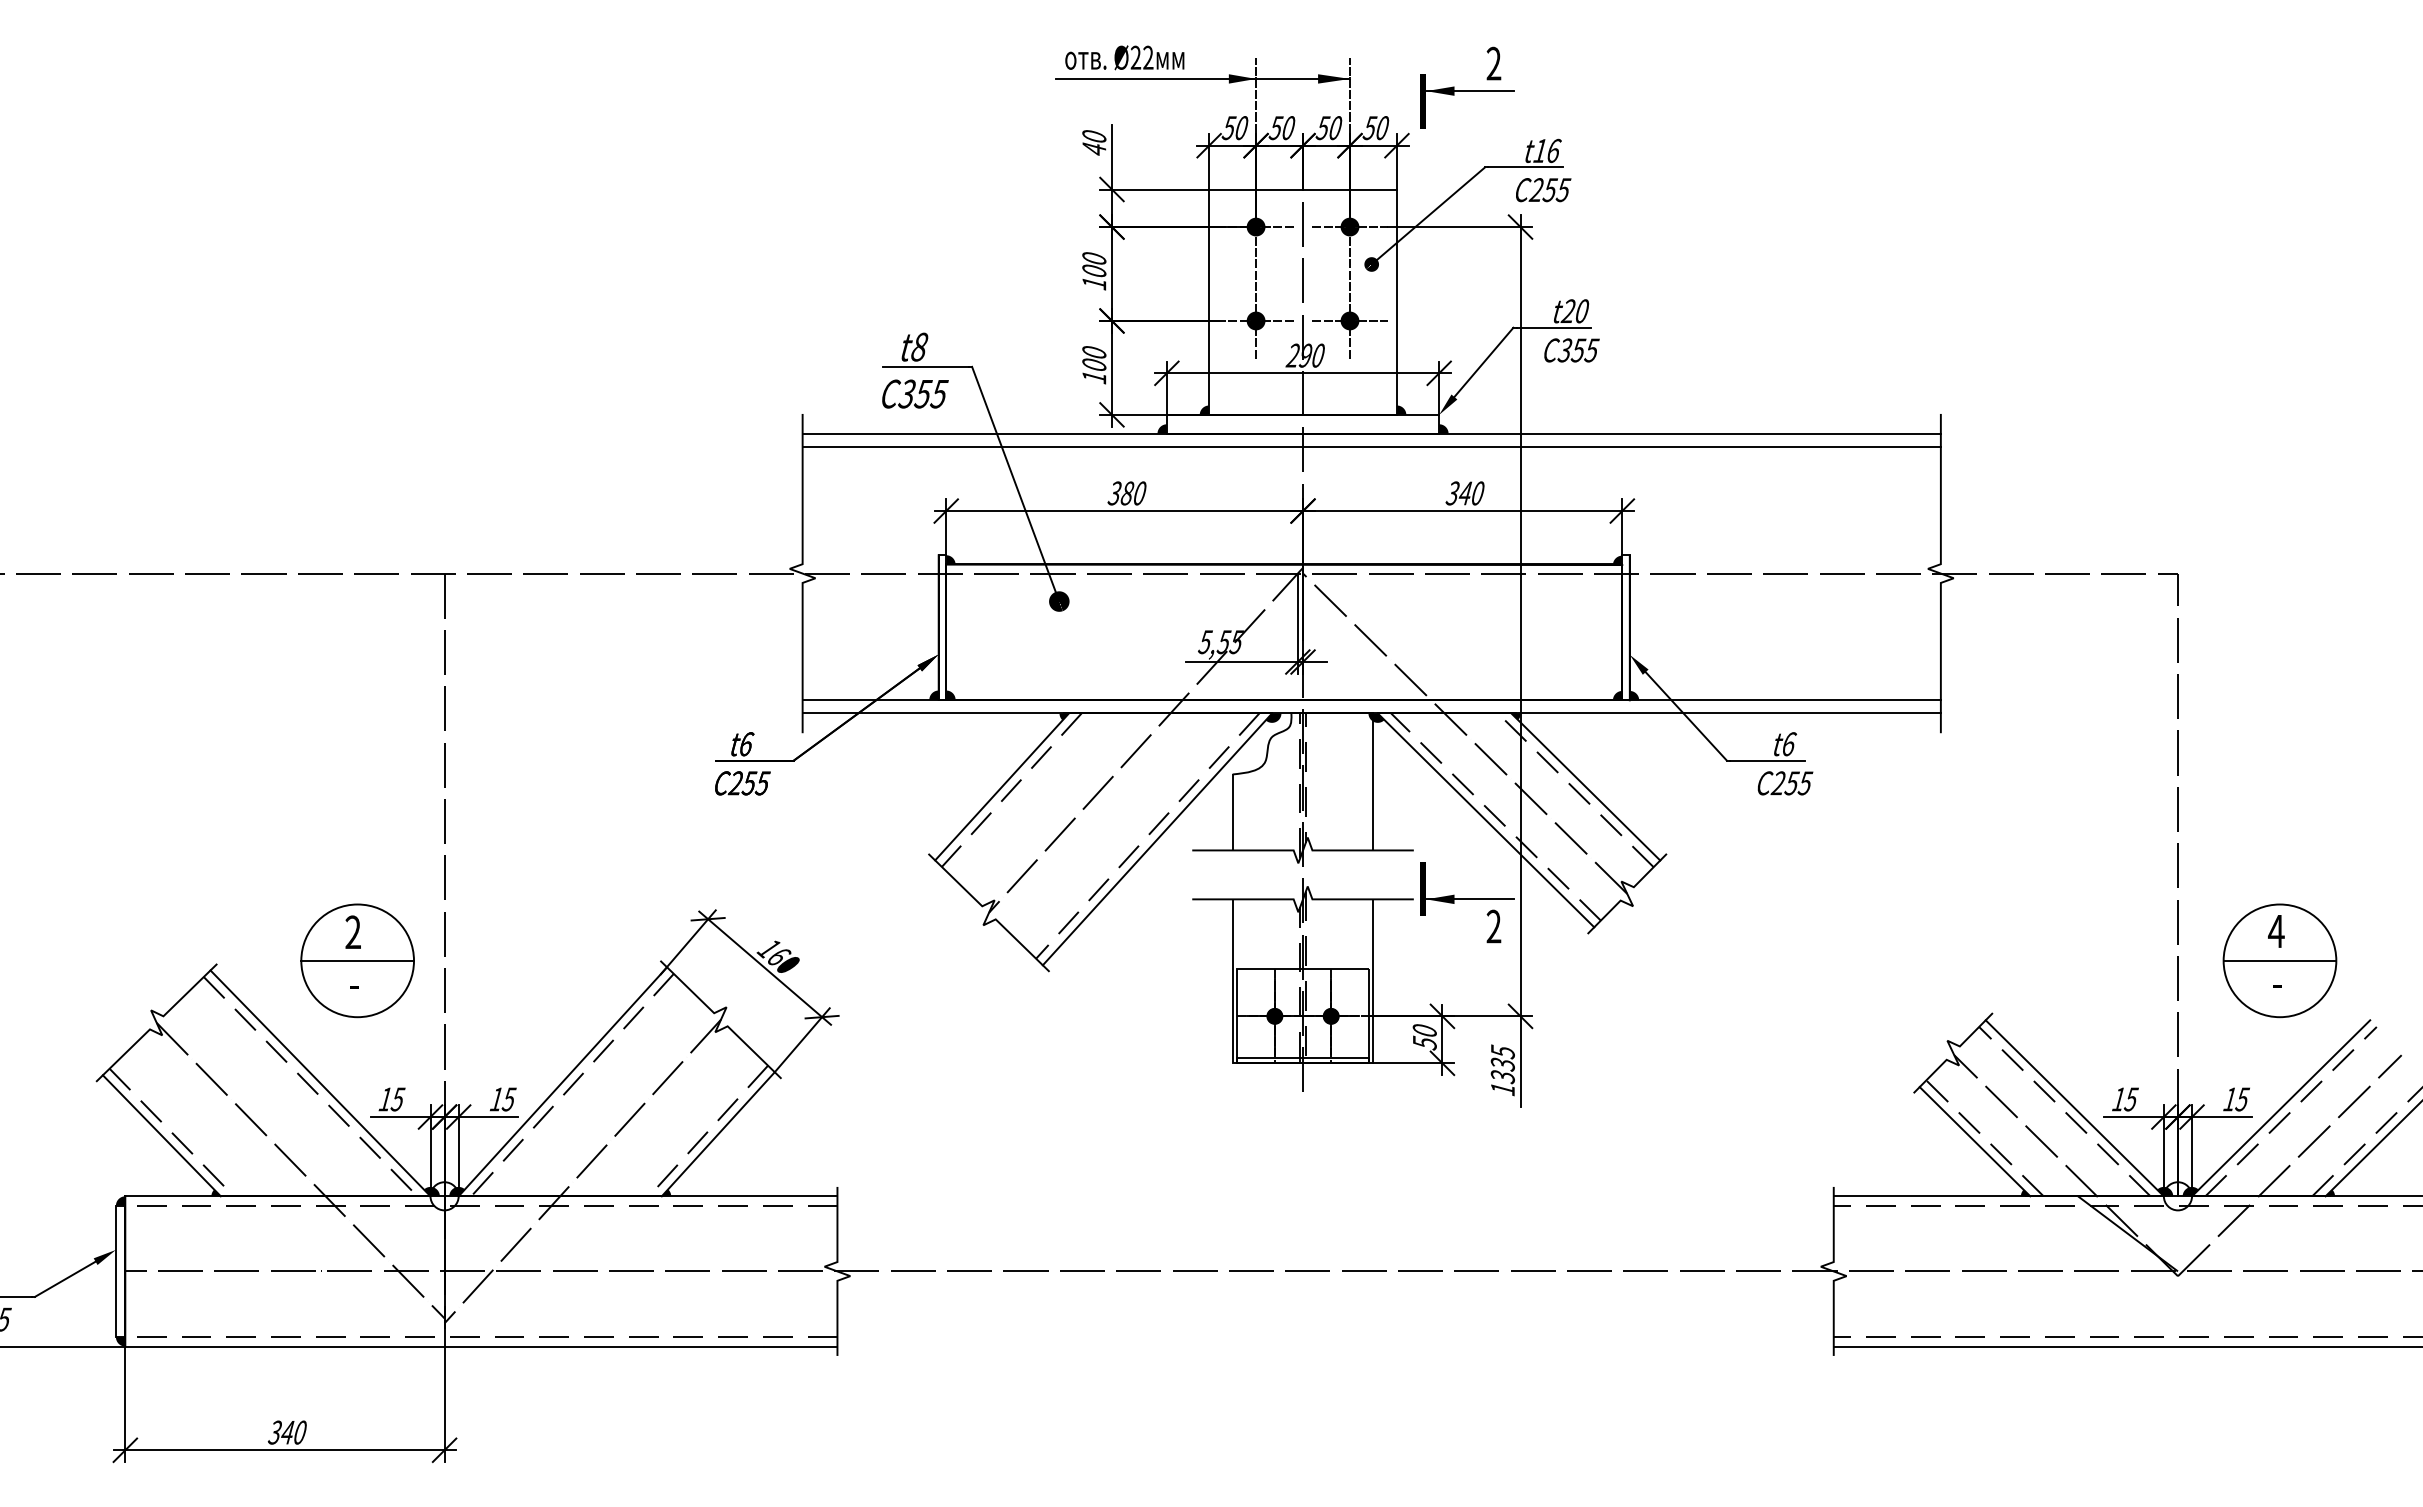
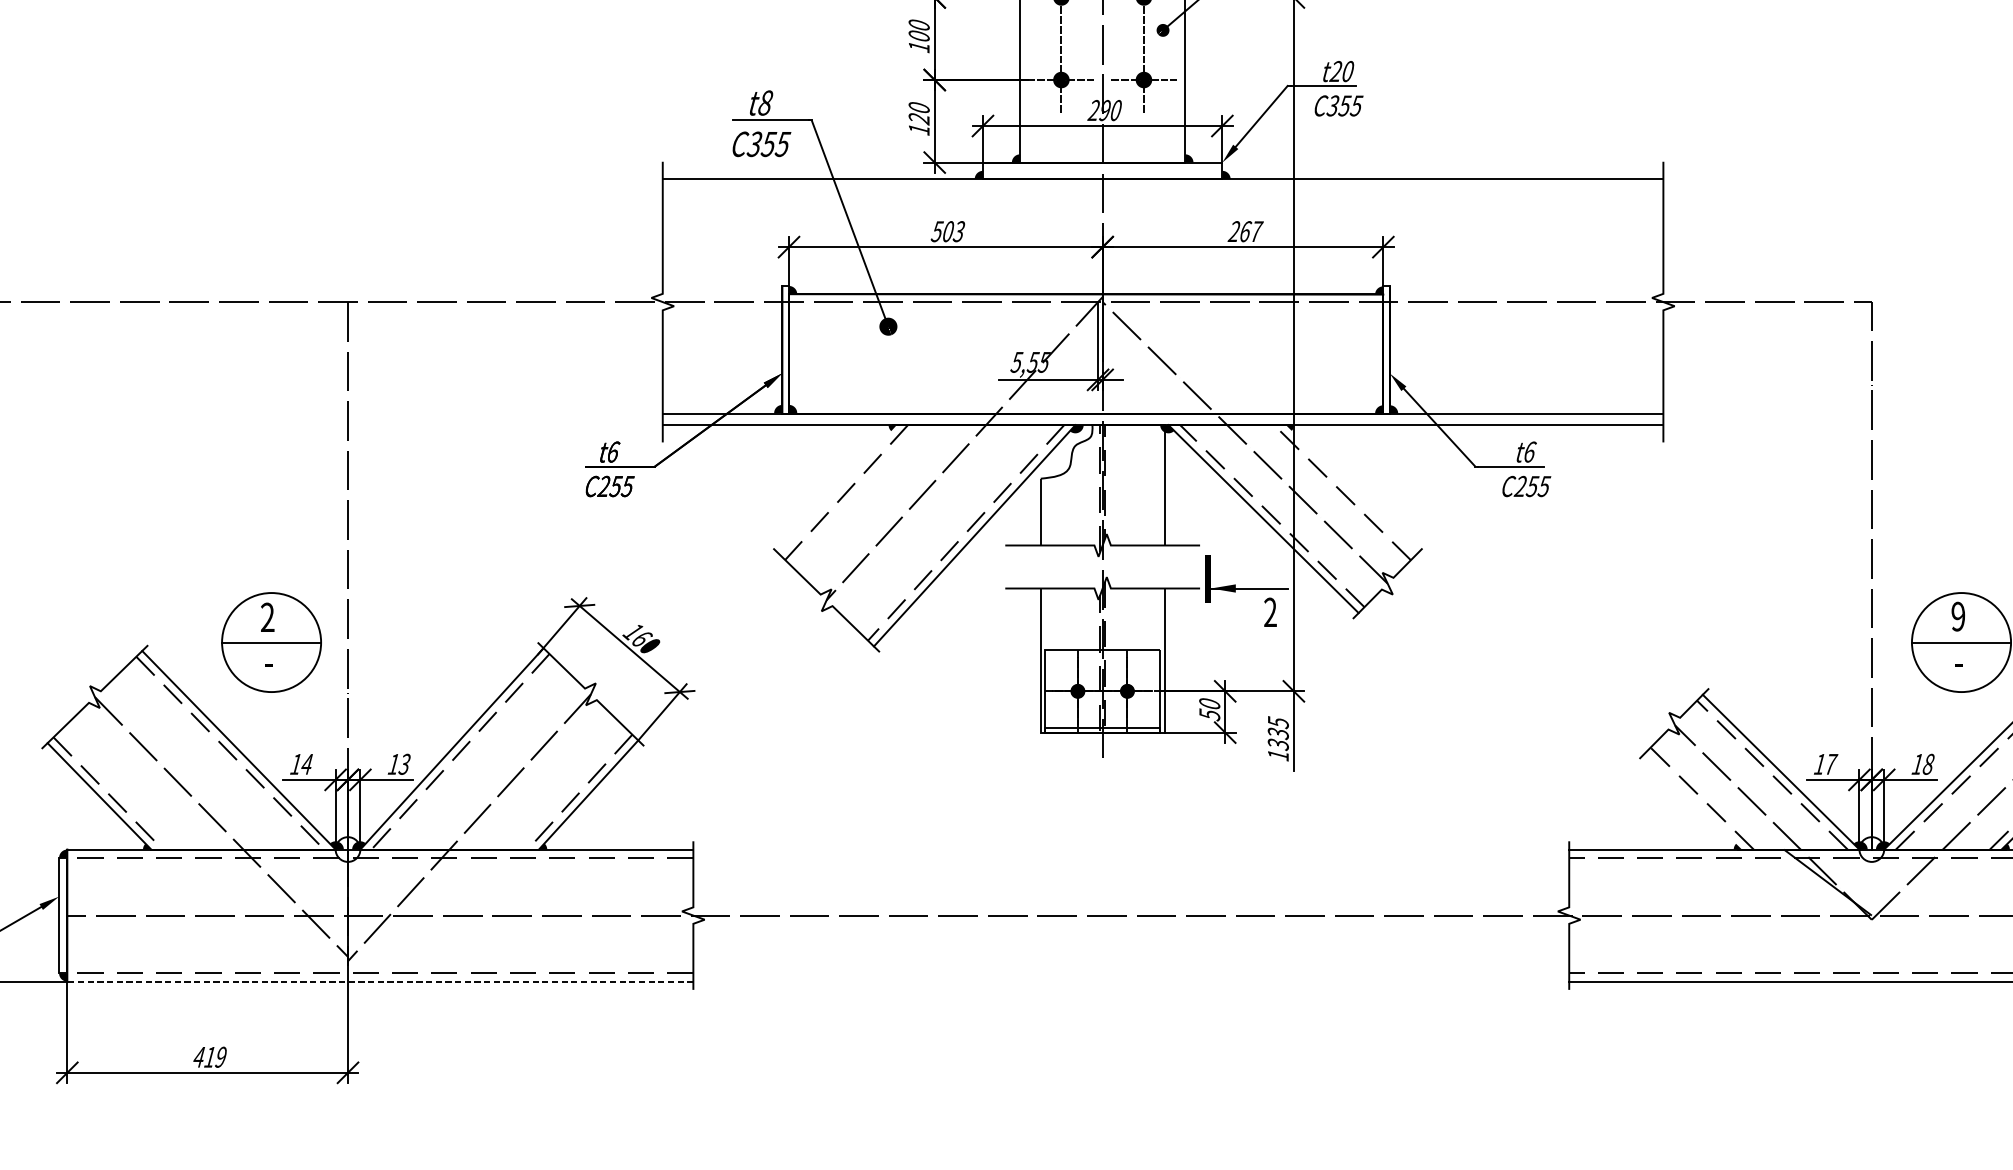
text: (1094, 365) -> (919, 119), 100 -> 120
line: (1371, 446) -> (1162, 190), removed
text: (1127, 493) -> (948, 231), 380 -> 503
text: (1465, 493) -> (1245, 231), 340 -> 267
line: (1001, 786) -> (837, 489), removed
line: (1585, 786) -> (1350, 489), removed
text: (2276, 931) -> (1958, 616), 4 -> 9
text: (509, 1098) -> (405, 763), 15 -> 13
text: (397, 1099) -> (306, 764), 15 -> 14
text: (2131, 1099) -> (1830, 764), 15 -> 17
text: (2242, 1099) -> (1928, 764), 15 -> 18
line: (1974, 1141) -> (1692, 801), removed
line: (480, 1346) -> (379, 981), solid -> dashed
text: (286, 1432) -> (209, 1057), 340 -> 419

